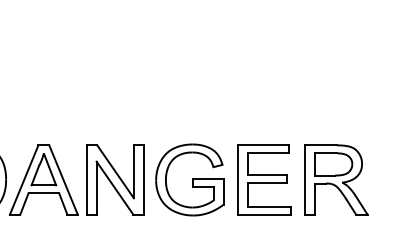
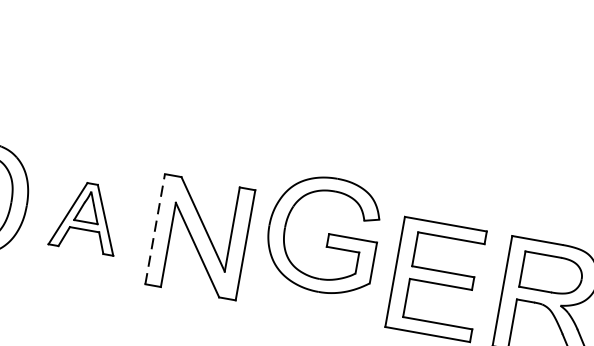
part: (43, 179) -> (86, 216), size x0.6
part: (189, 179) -> (322, 233), moved
line: (86, 180) -> (154, 229), solid -> dashed

